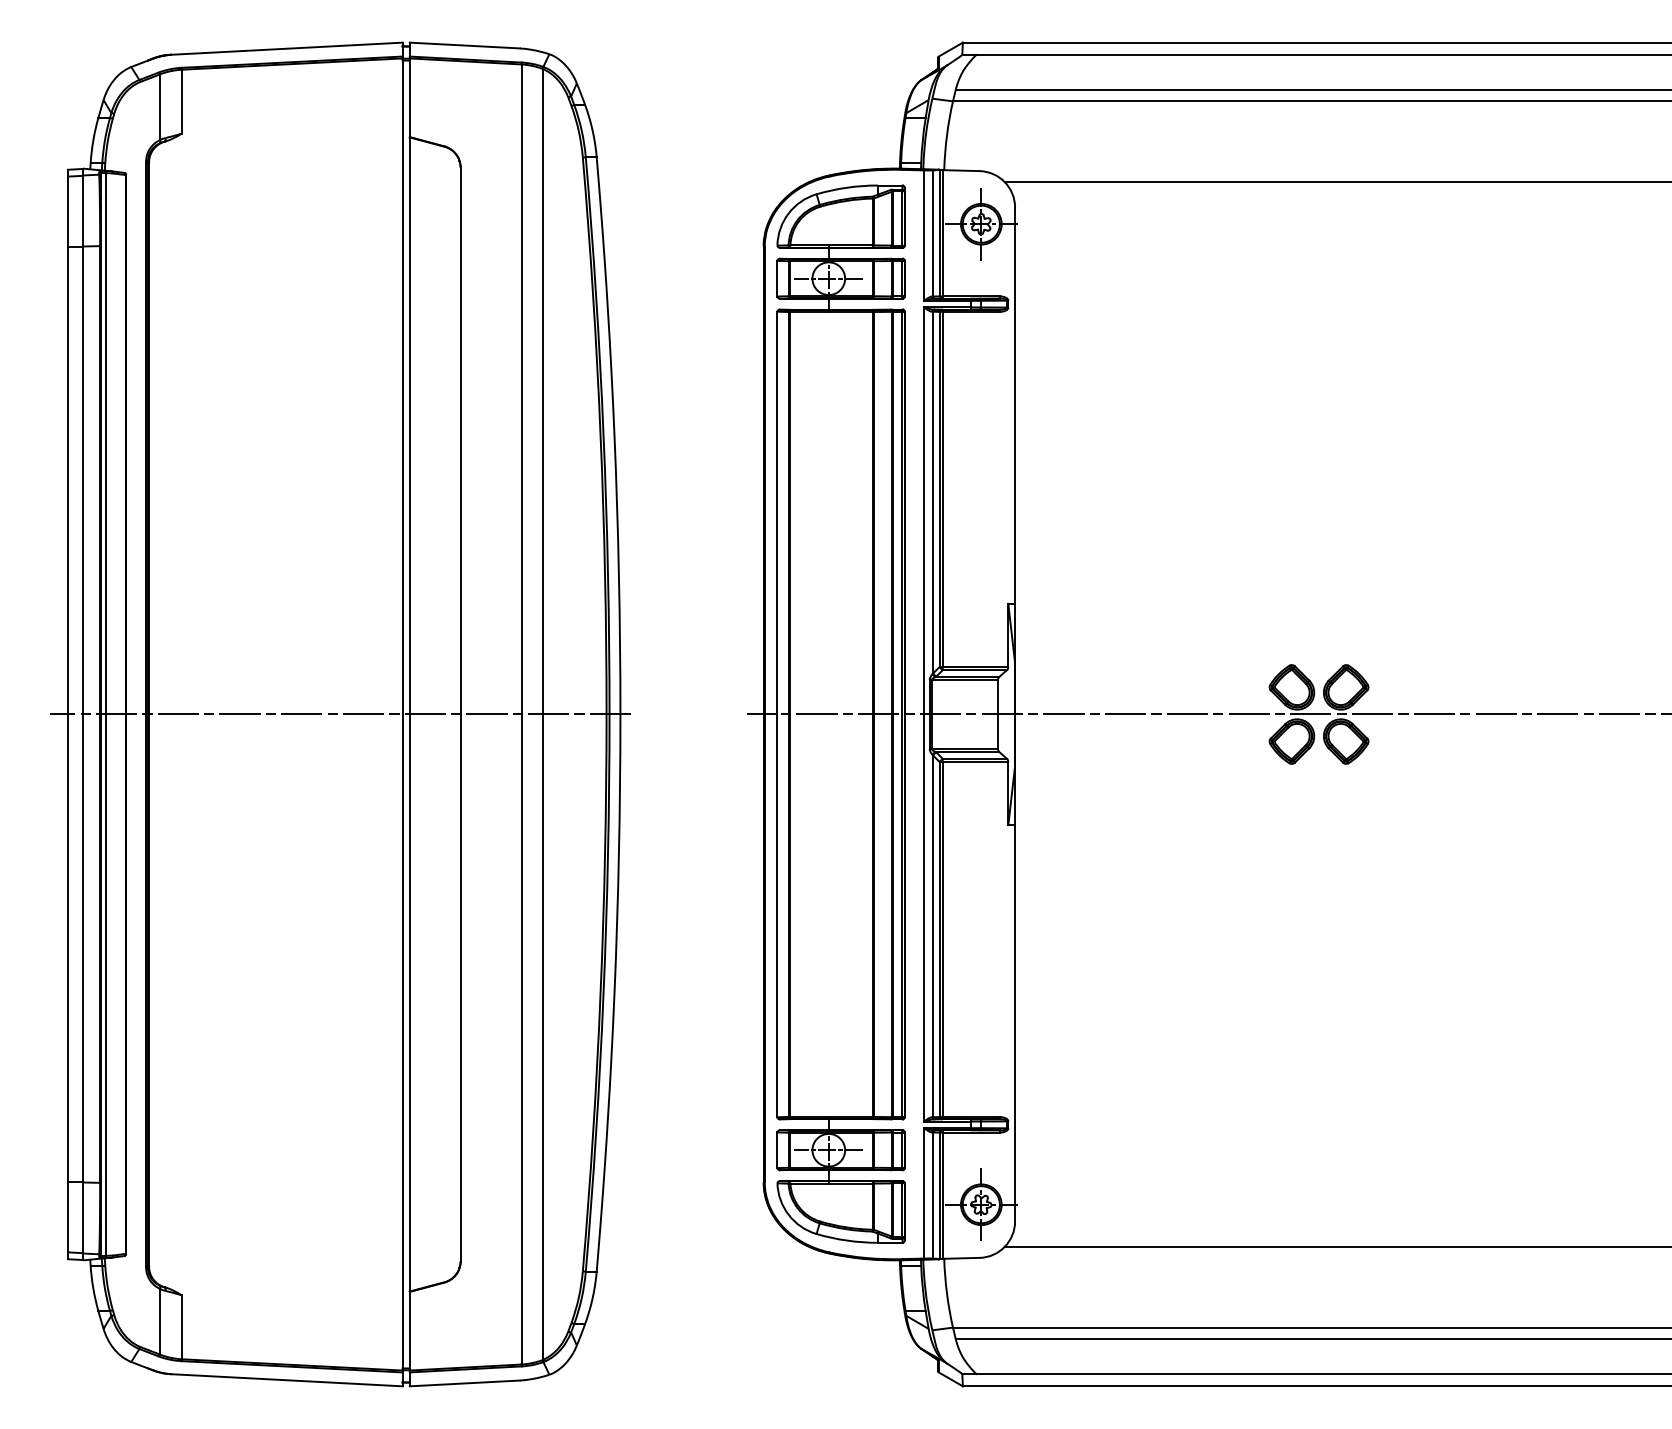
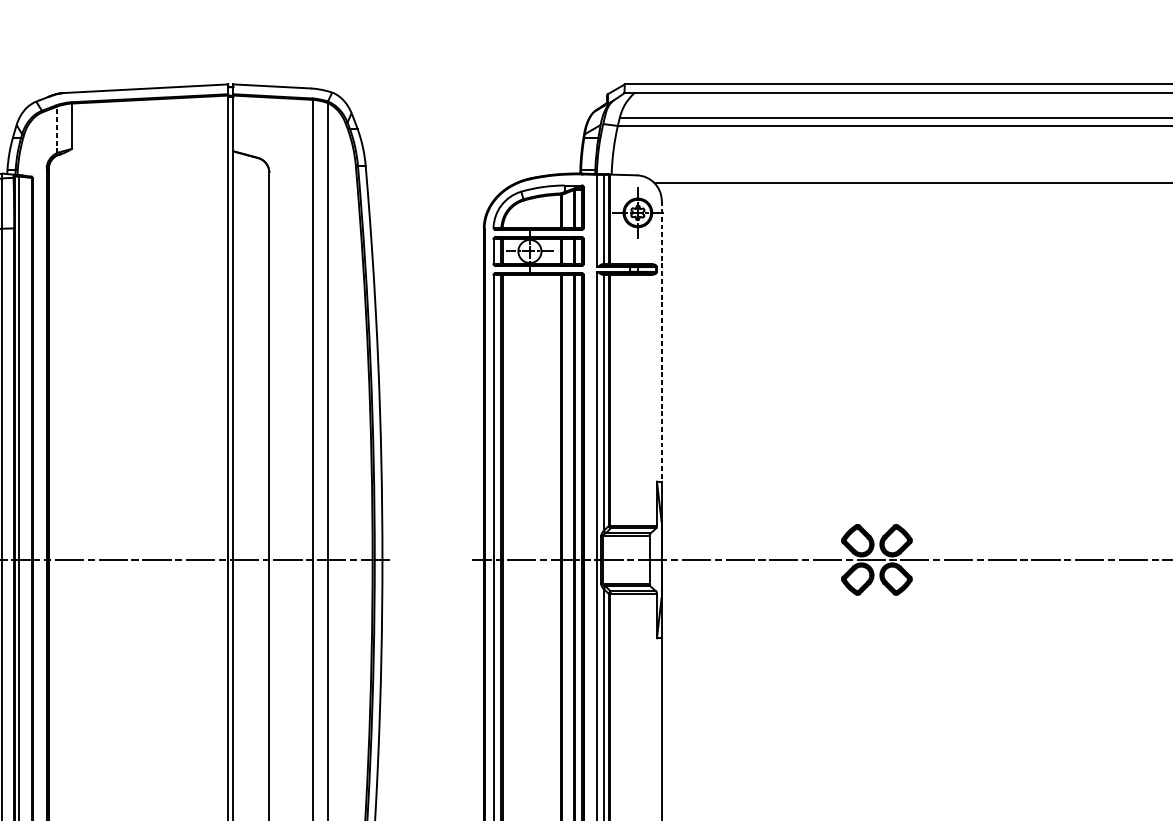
line: (160, 107) -> (56, 130), solid -> dashed
line: (1015, 406) -> (662, 341), solid -> dashed

